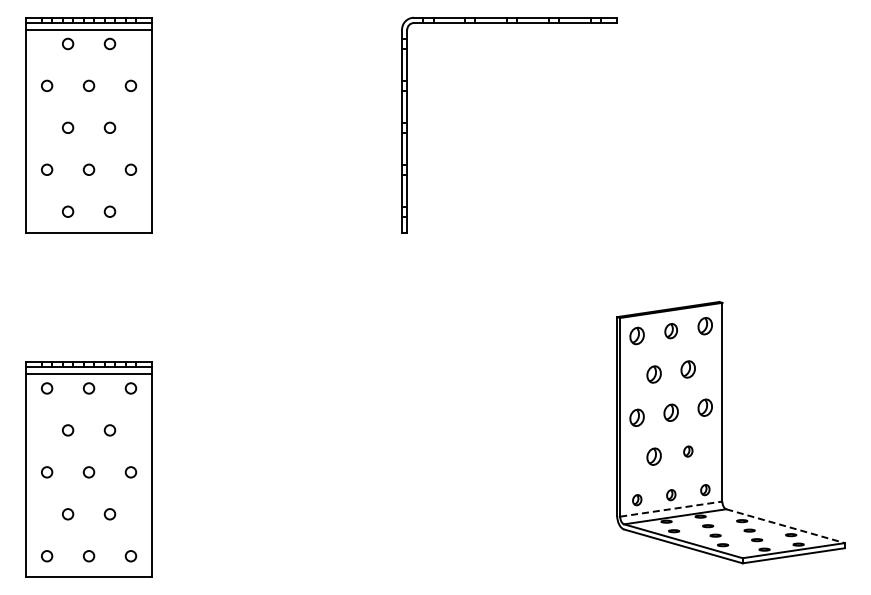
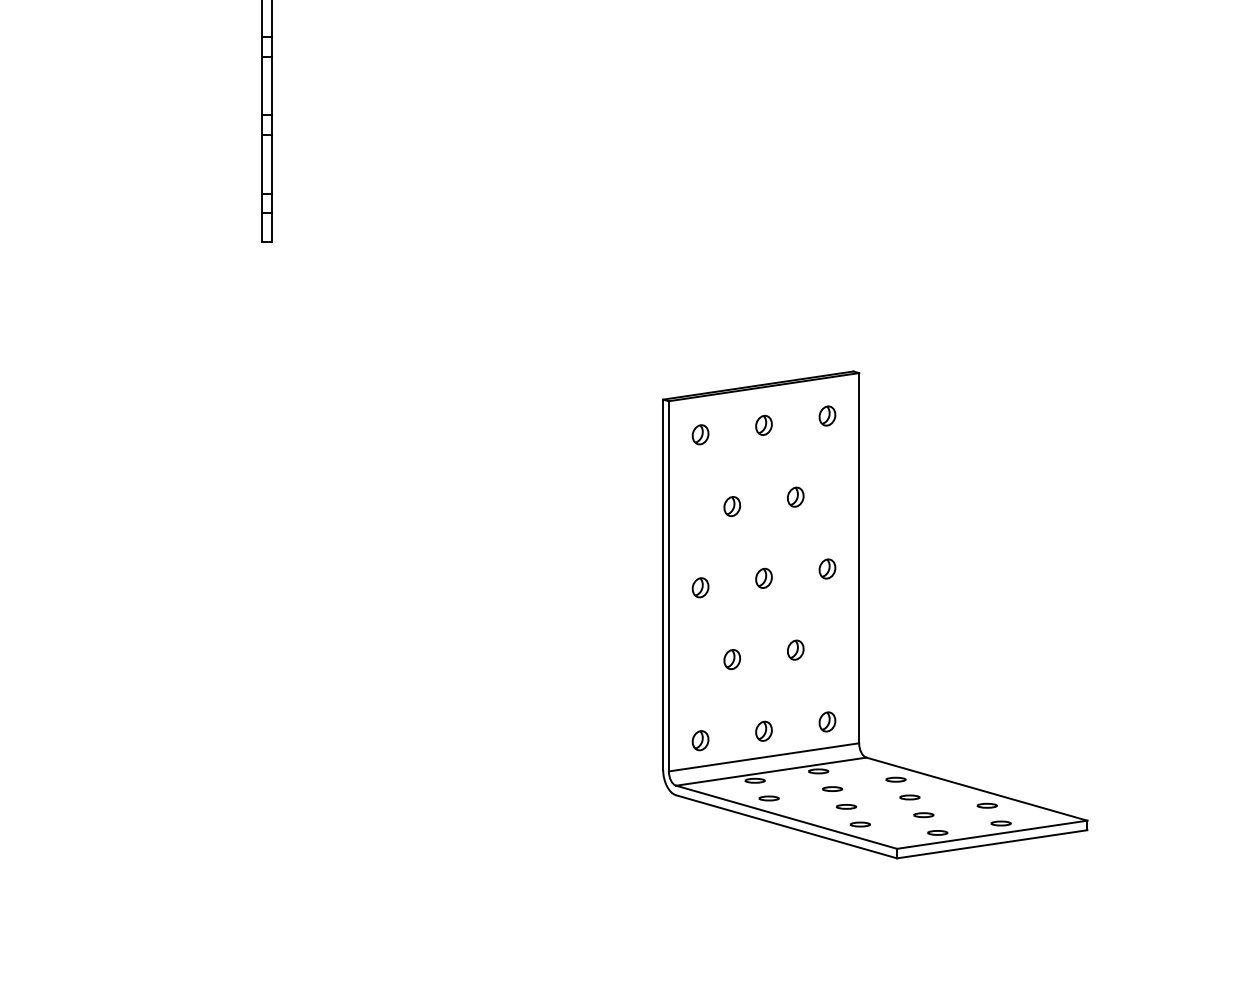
part: (705, 325) -> (827, 415), size x0.62
part: (671, 330) -> (764, 424), size x0.71
part: (637, 335) -> (701, 433), size x0.62
part: (688, 369) -> (796, 497), size x0.62
part: (654, 374) -> (732, 506), size x0.62
part: (705, 408) -> (827, 569), size x0.62
part: (671, 413) -> (764, 579), size x0.62
part: (637, 418) -> (701, 588), size x0.62
part: (654, 456) -> (732, 659), size x0.62
line: (671, 509) -> (764, 758), dashed -> solid
line: (785, 526) -> (976, 789), dashed -> solid

